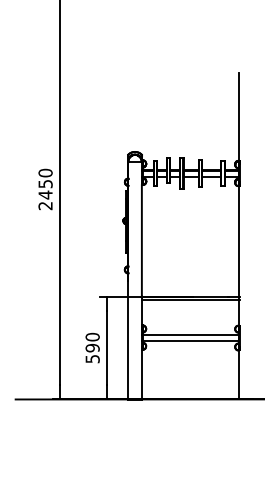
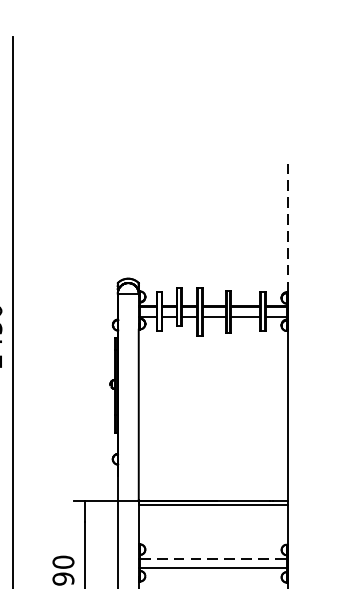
line: (239, 117) -> (288, 225), solid -> dashed
line: (190, 334) -> (213, 558), solid -> dashed

